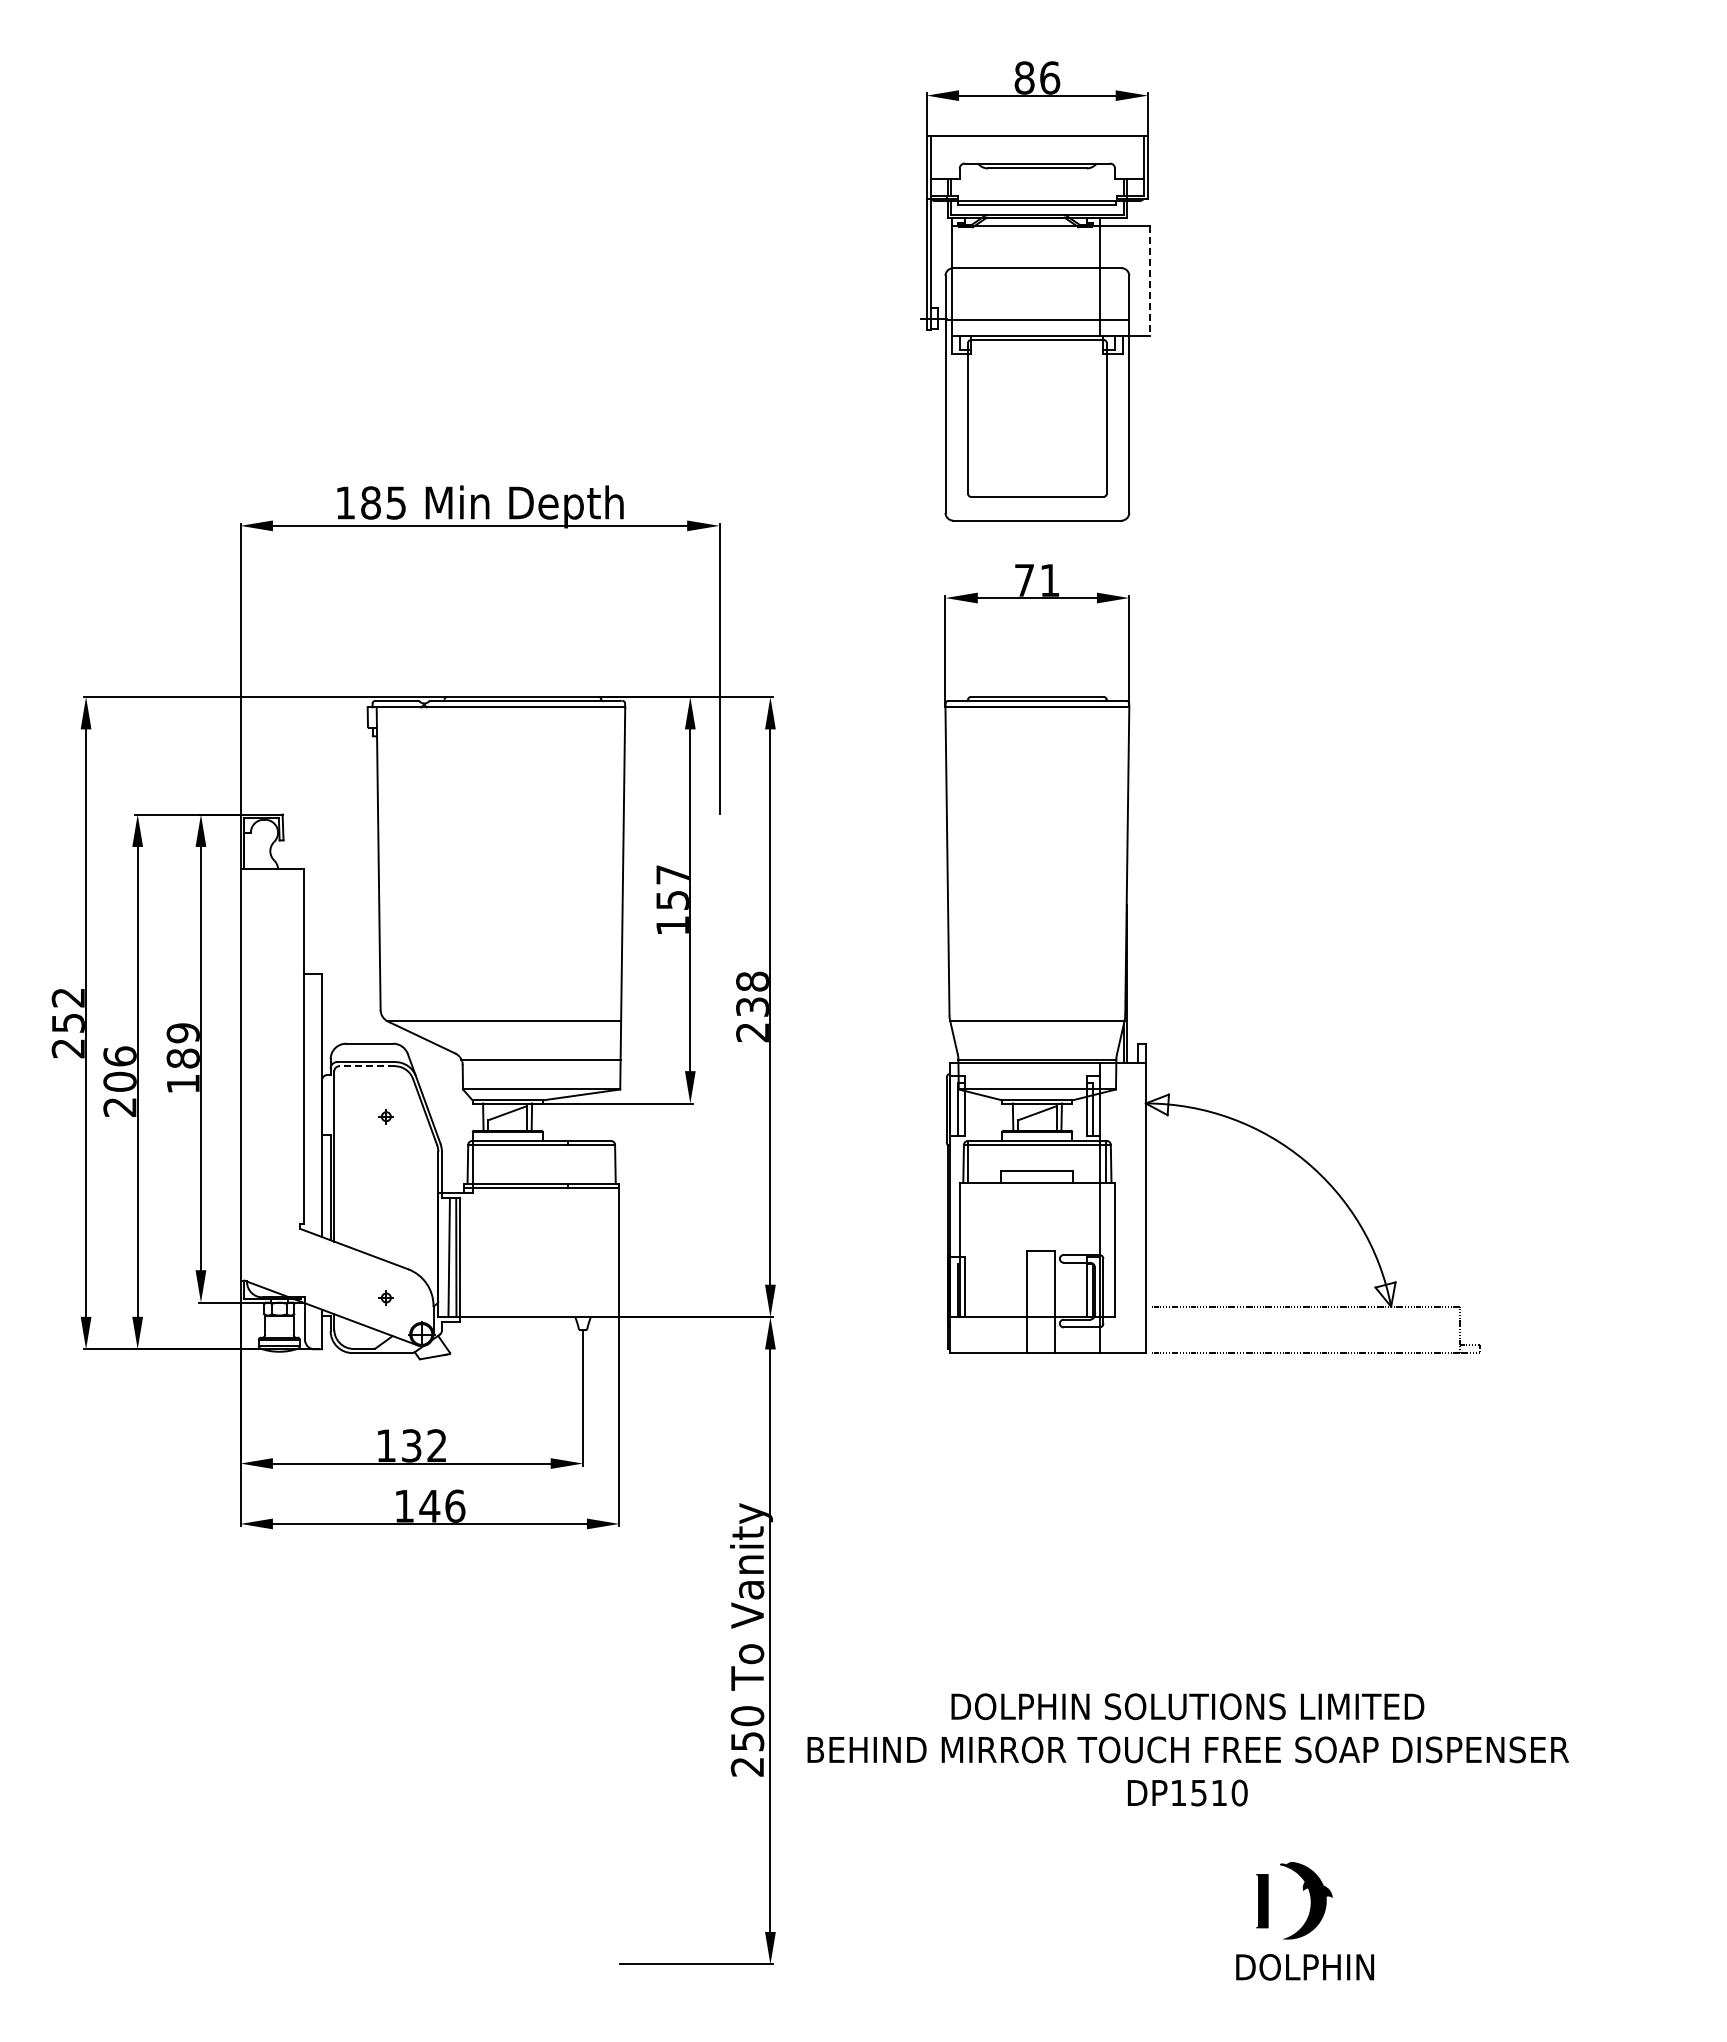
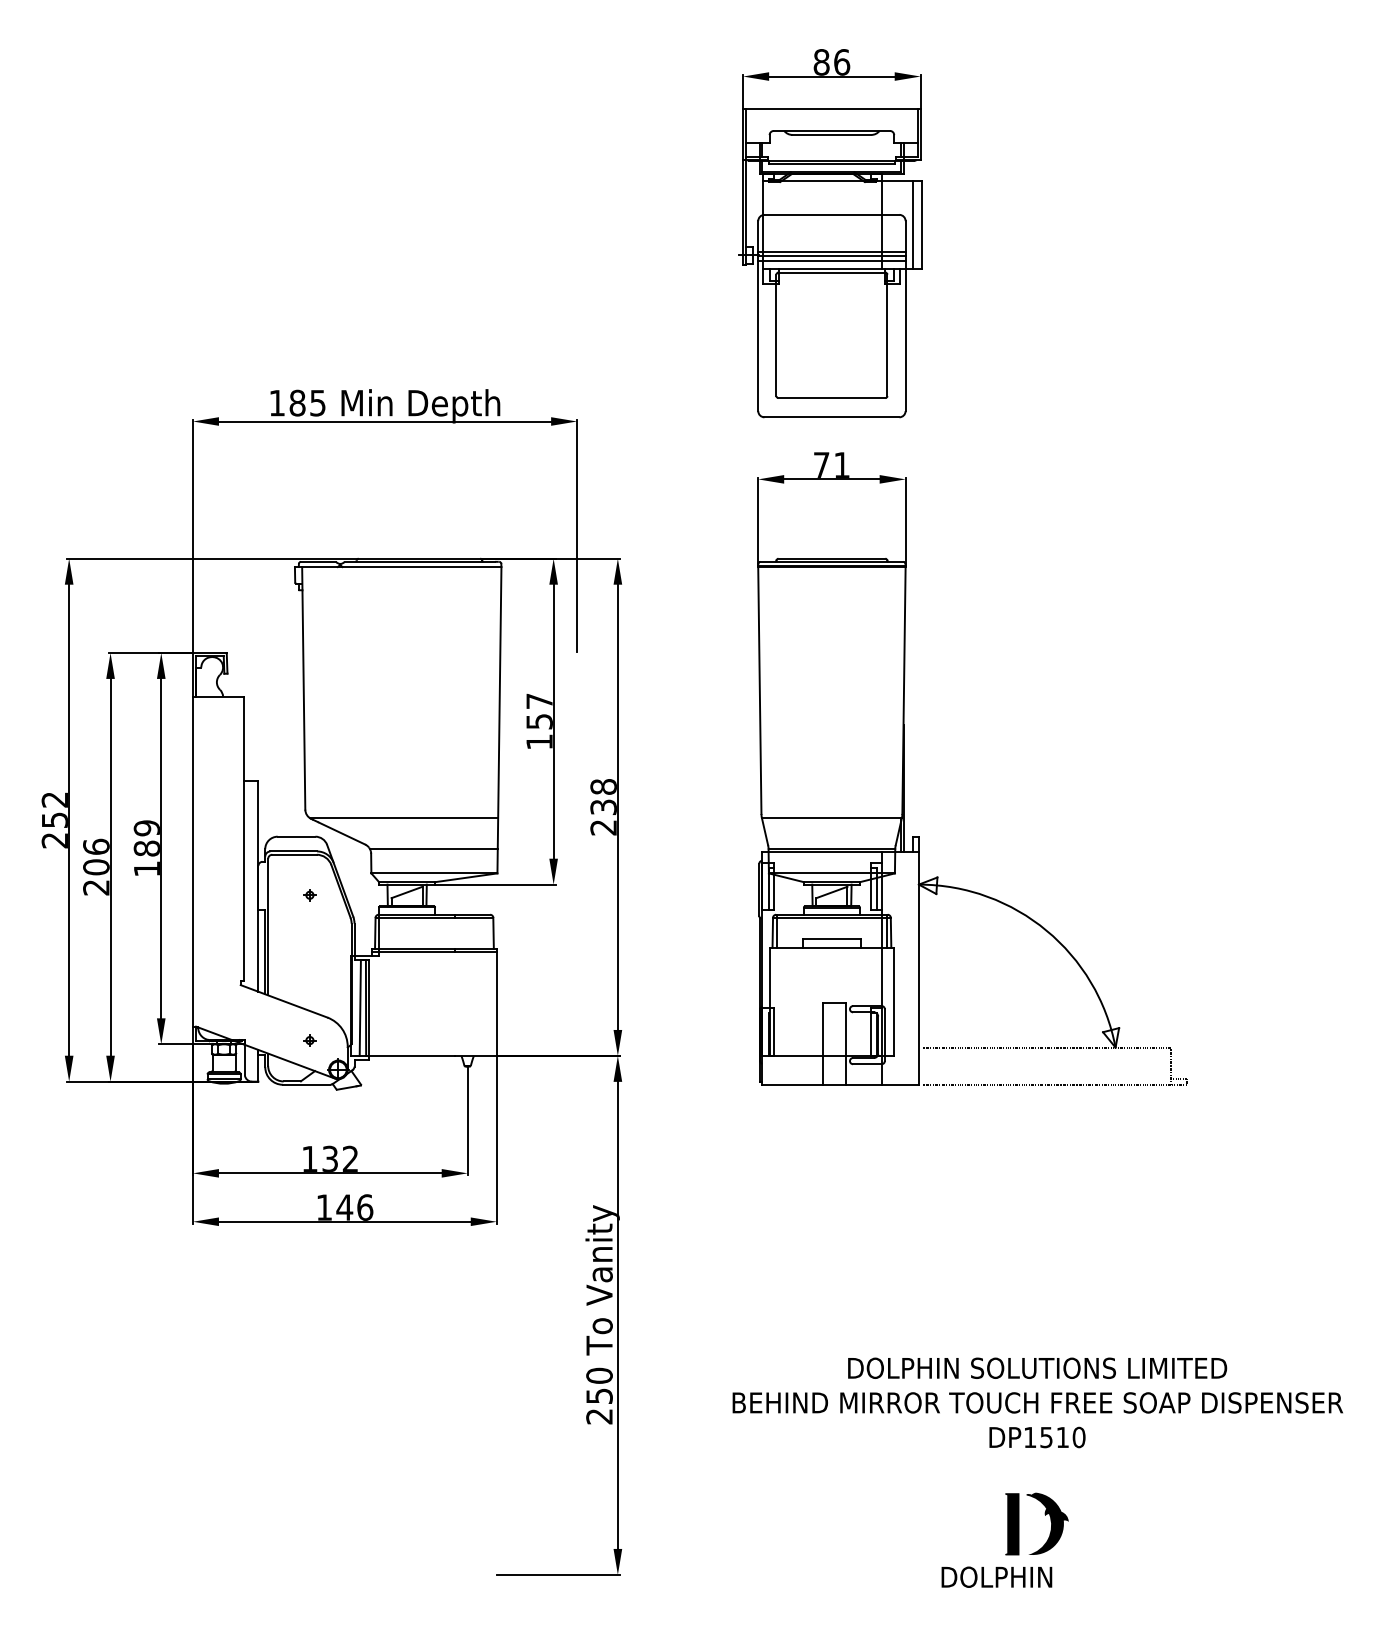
line: (1138, 280) -> (912, 224), added
line: (1150, 281) -> (922, 225), dashed -> solid
line: (1037, 314) -> (832, 252), added
line: (1037, 325) -> (832, 260), added
line: (367, 1066) -> (294, 854), dashed -> solid
text: (1187, 1749) -> (1037, 1402), moved
part: (1262, 1900) -> (1012, 1523), size x1.43
text: (1305, 1967) -> (997, 1577), moved

